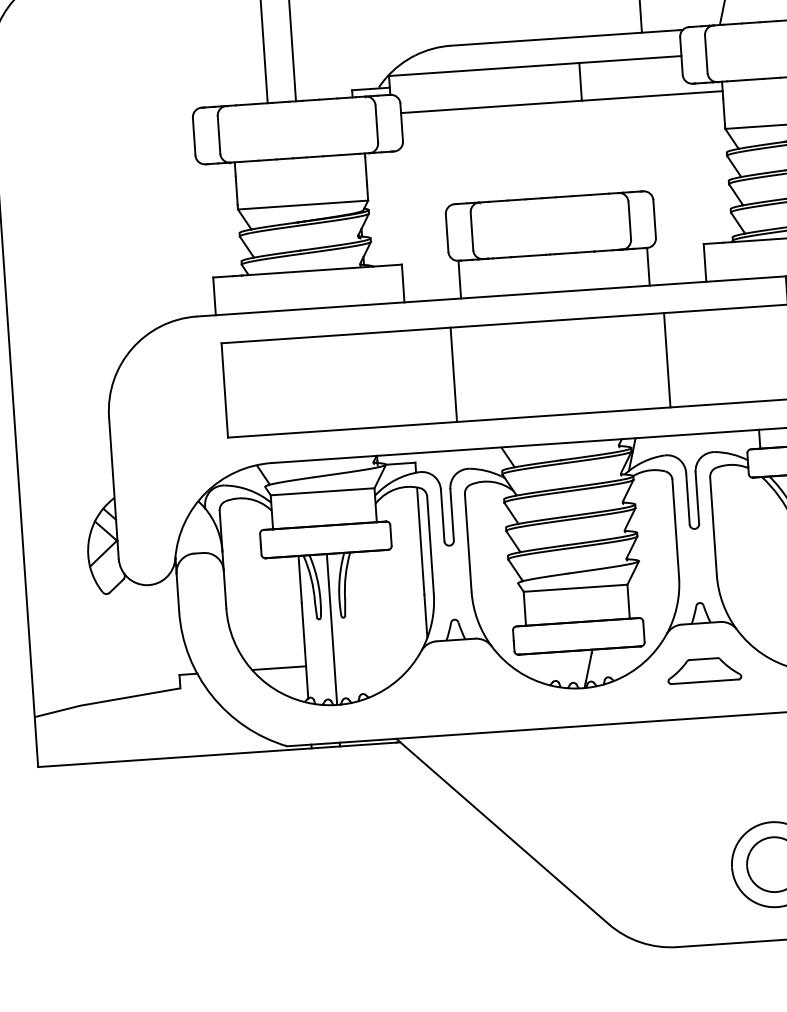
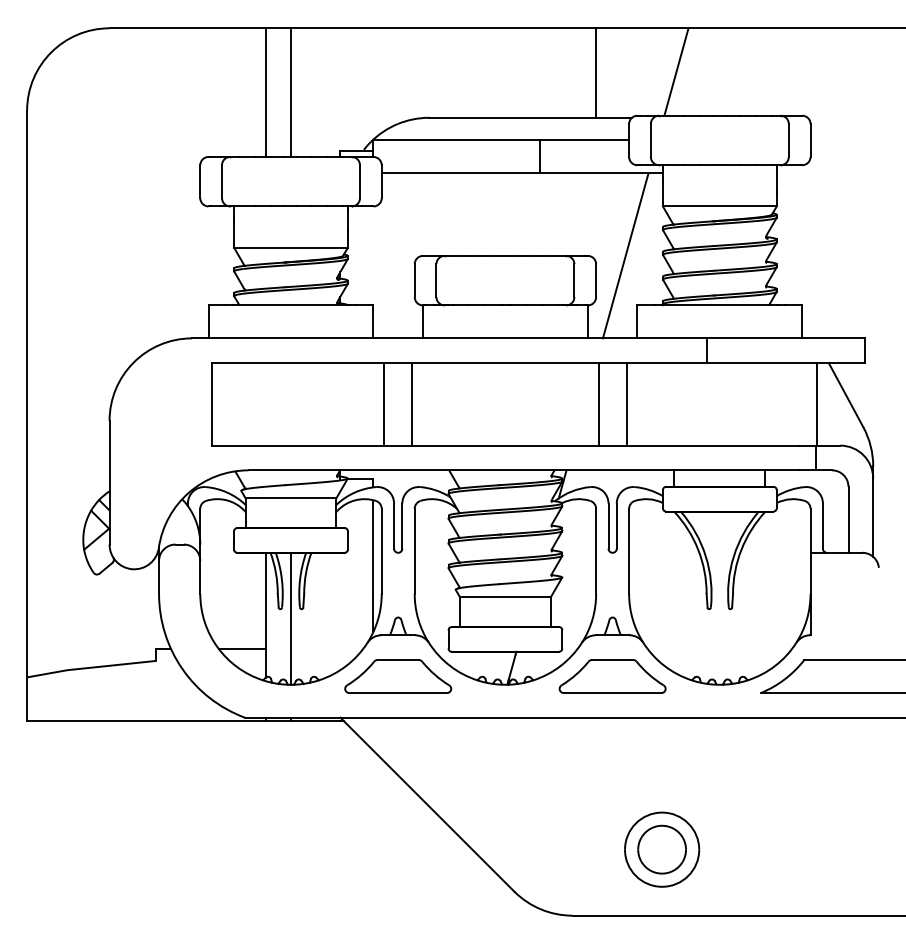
line: (686, 187) -> (625, 255), added
line: (699, 358) -> (626, 404), added
line: (422, 377) -> (384, 404), added
part: (704, 670) -> (612, 676), size x1.67
part: (459, 687) -> (398, 676), added

